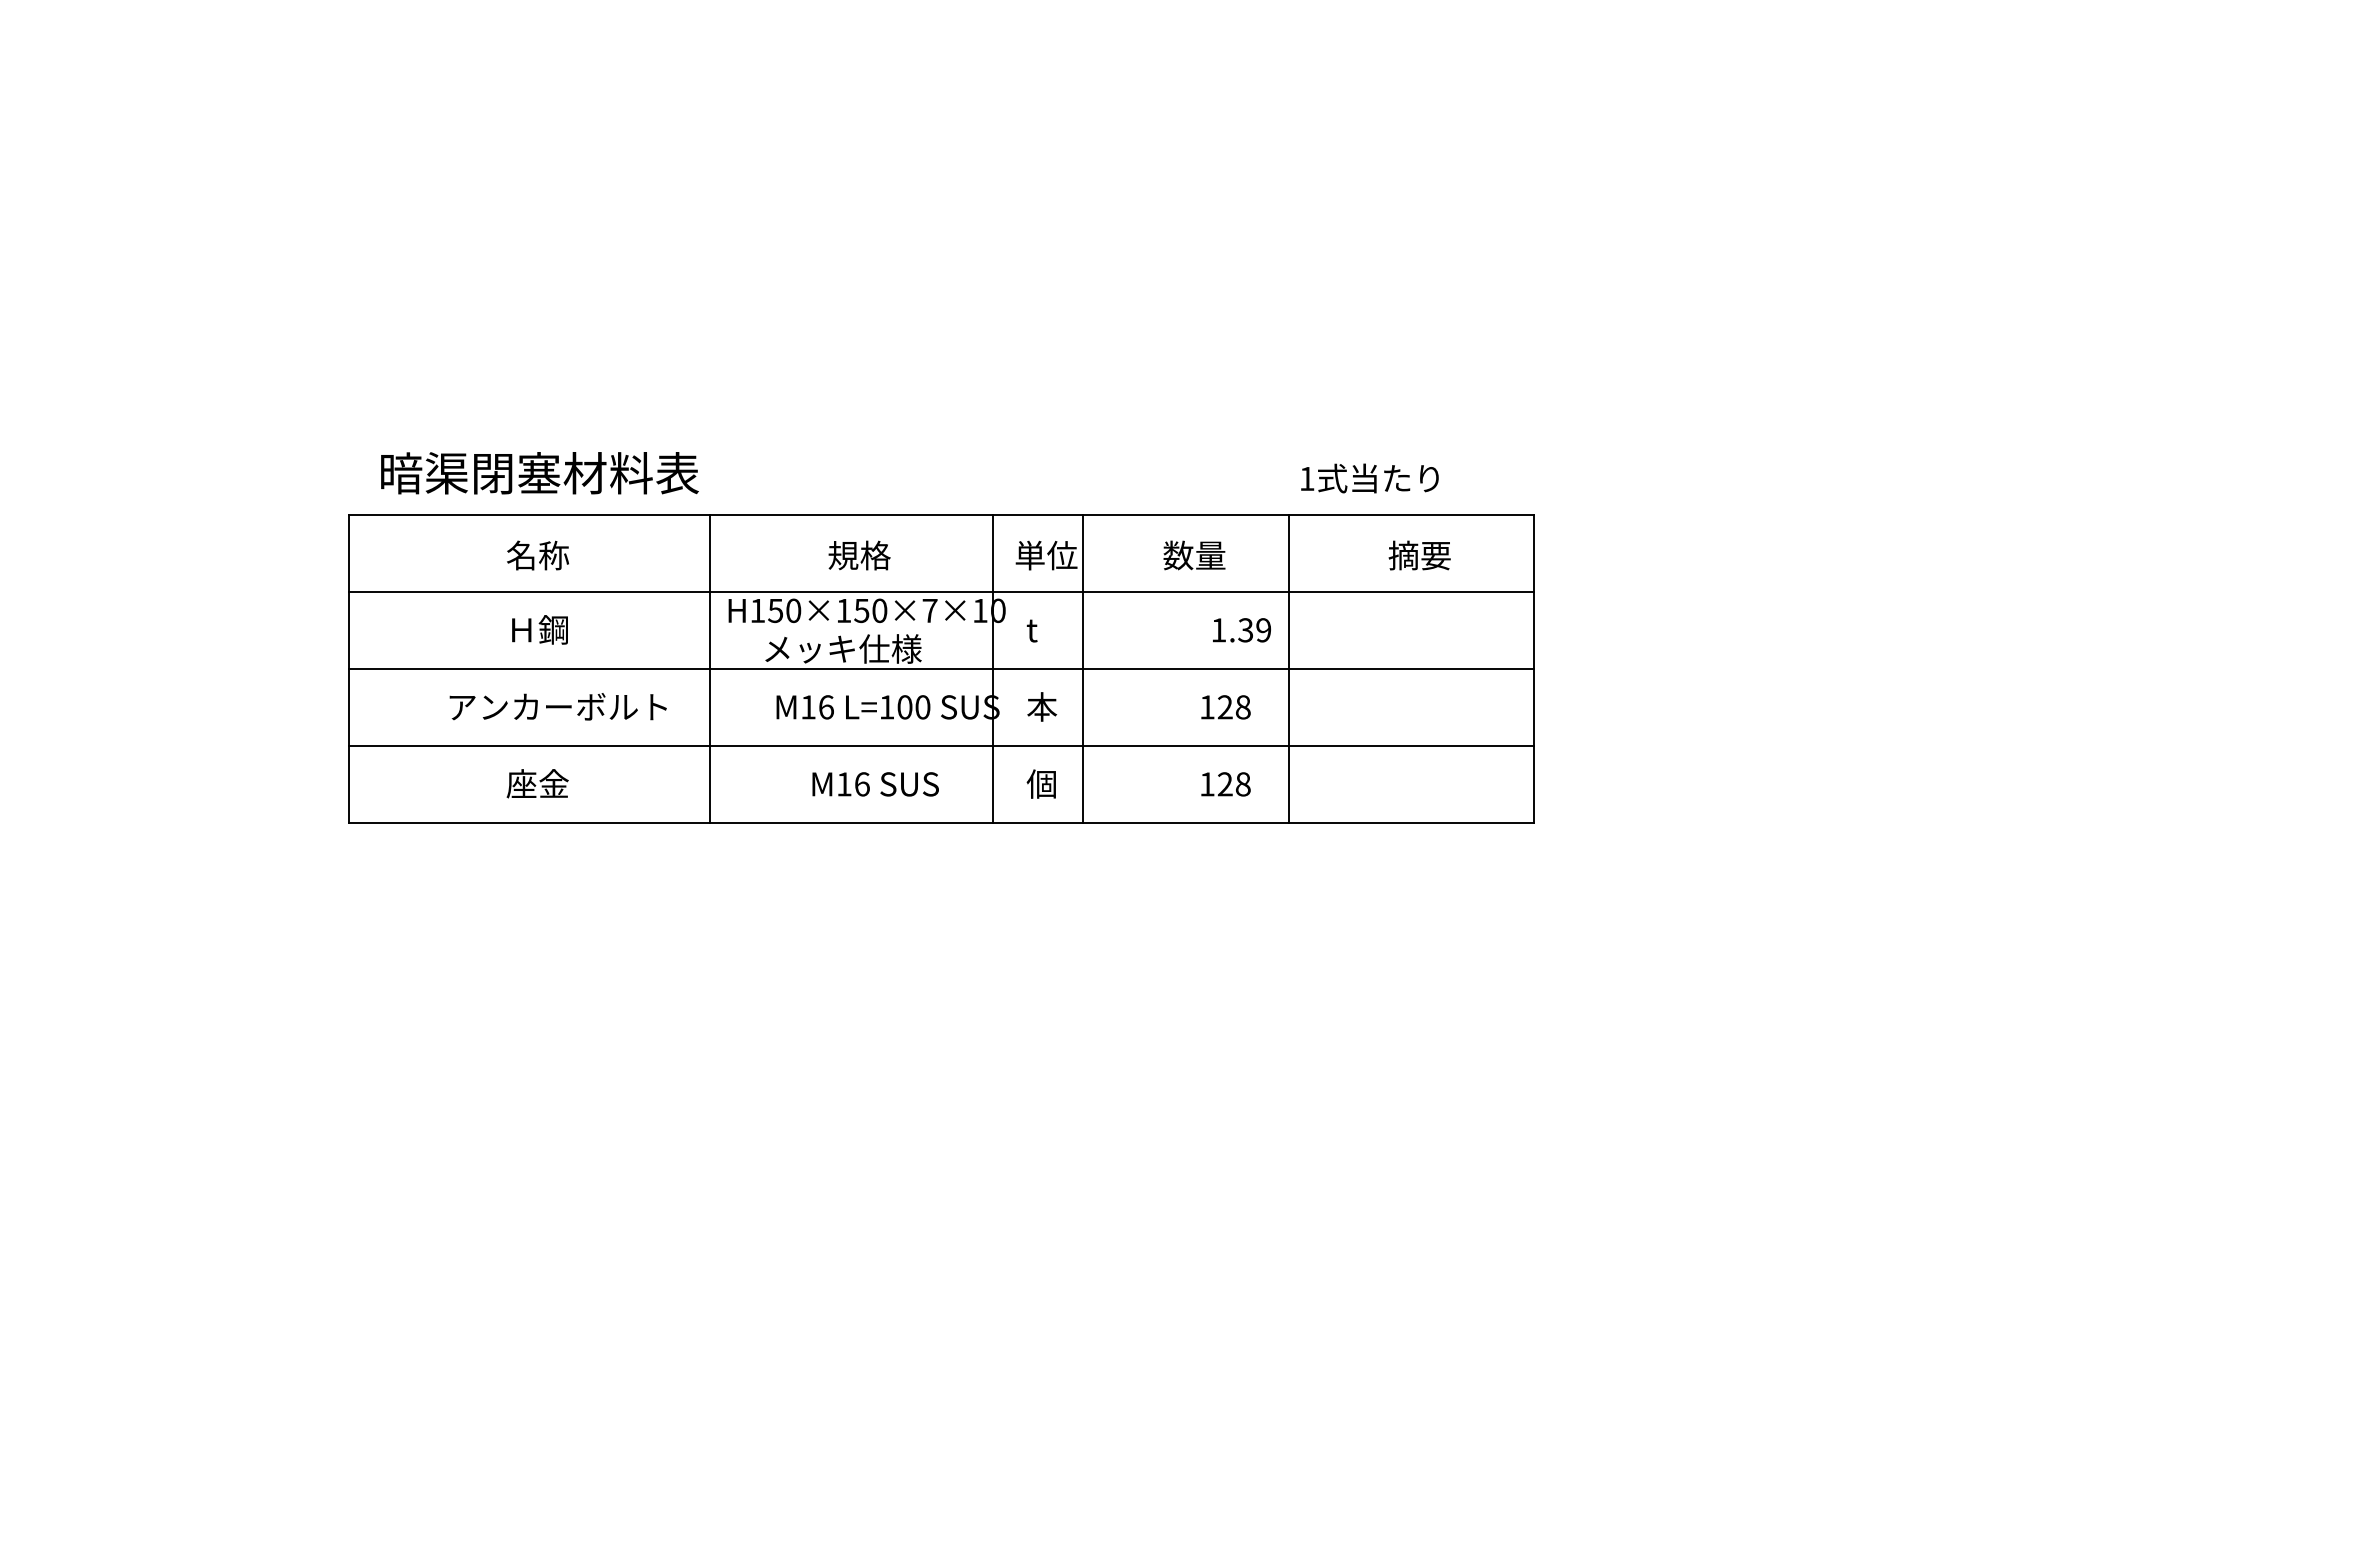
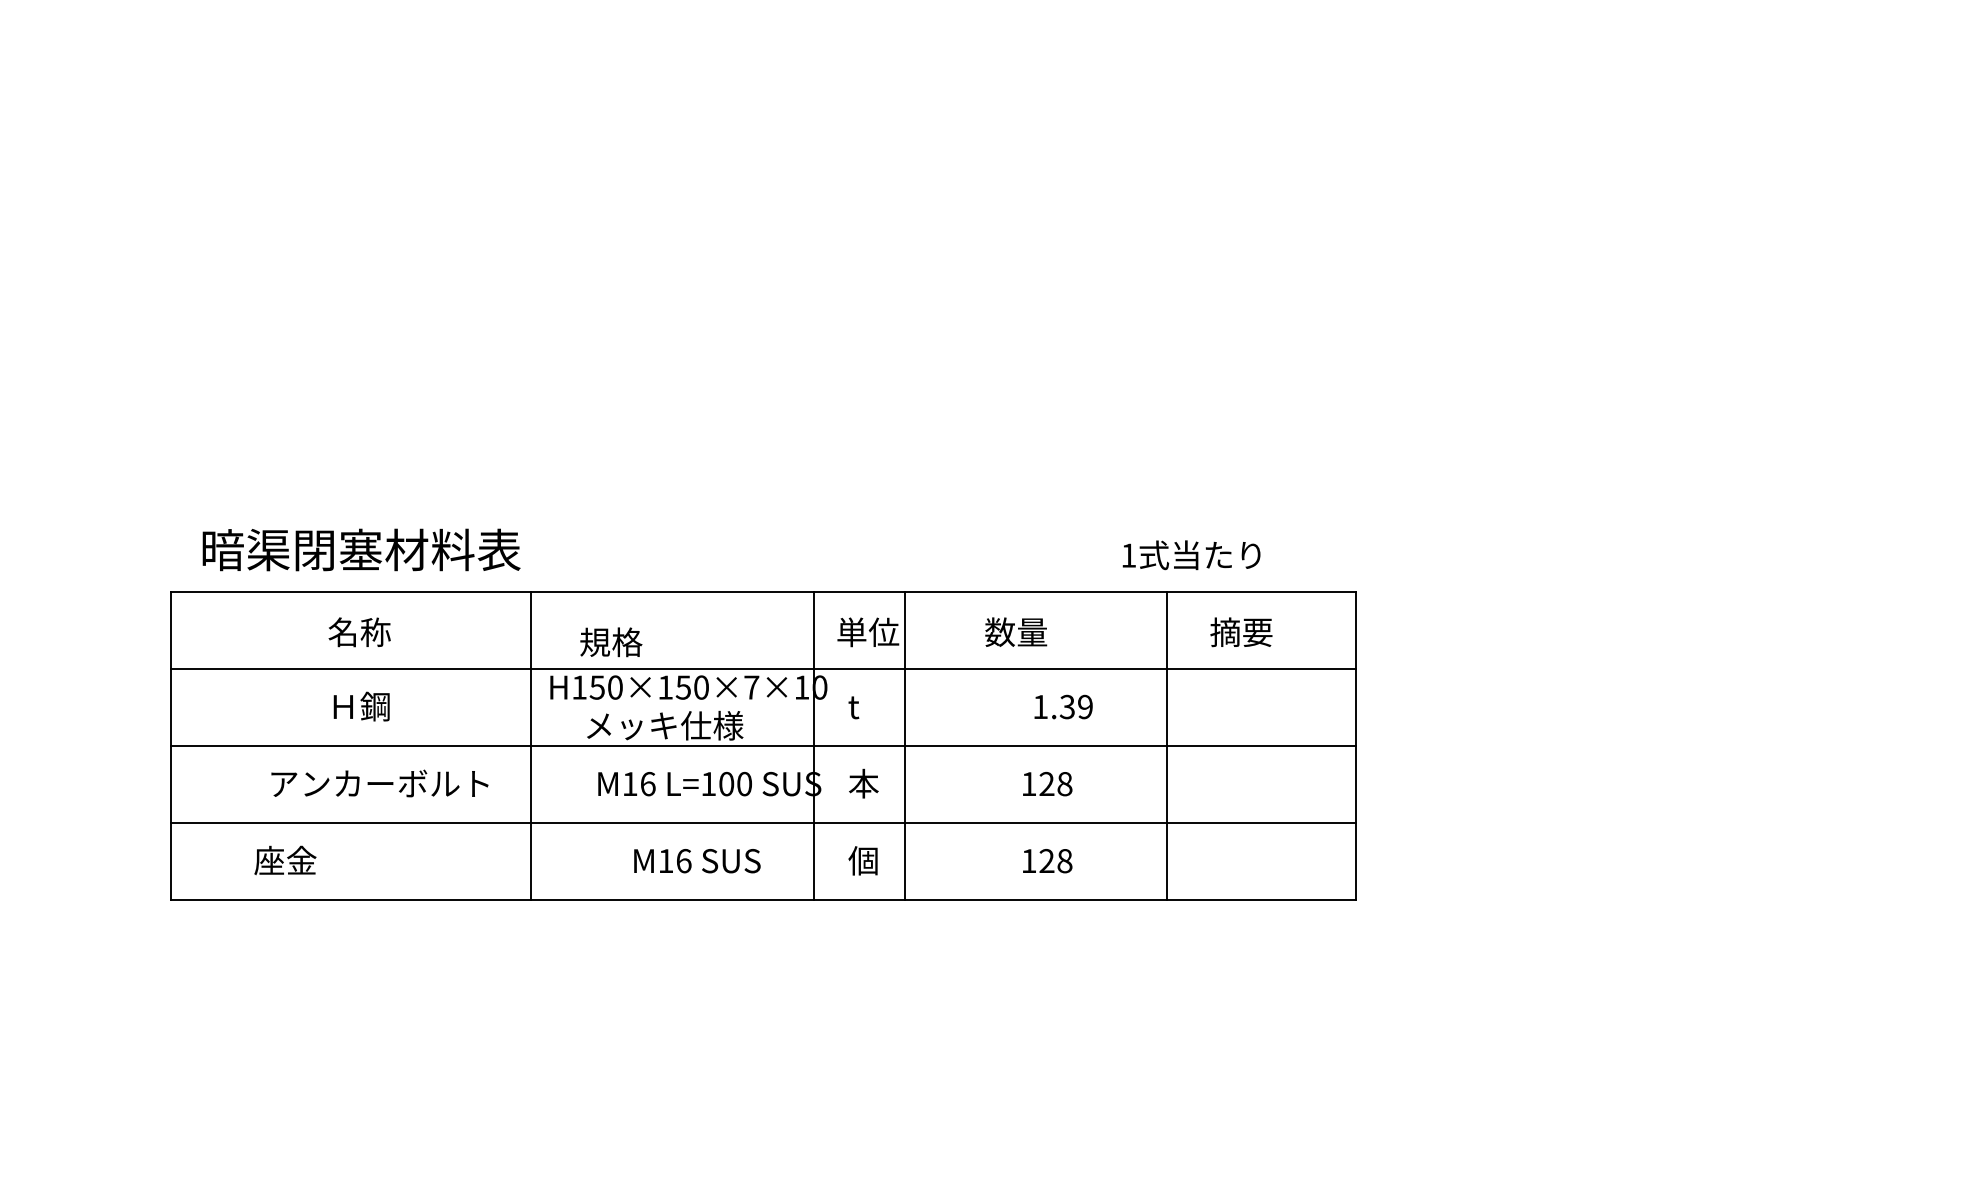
text: (859, 555) -> (611, 642), moved
line: (1289, 669) -> (1167, 746), moved
text: (537, 783) -> (285, 860), moved

